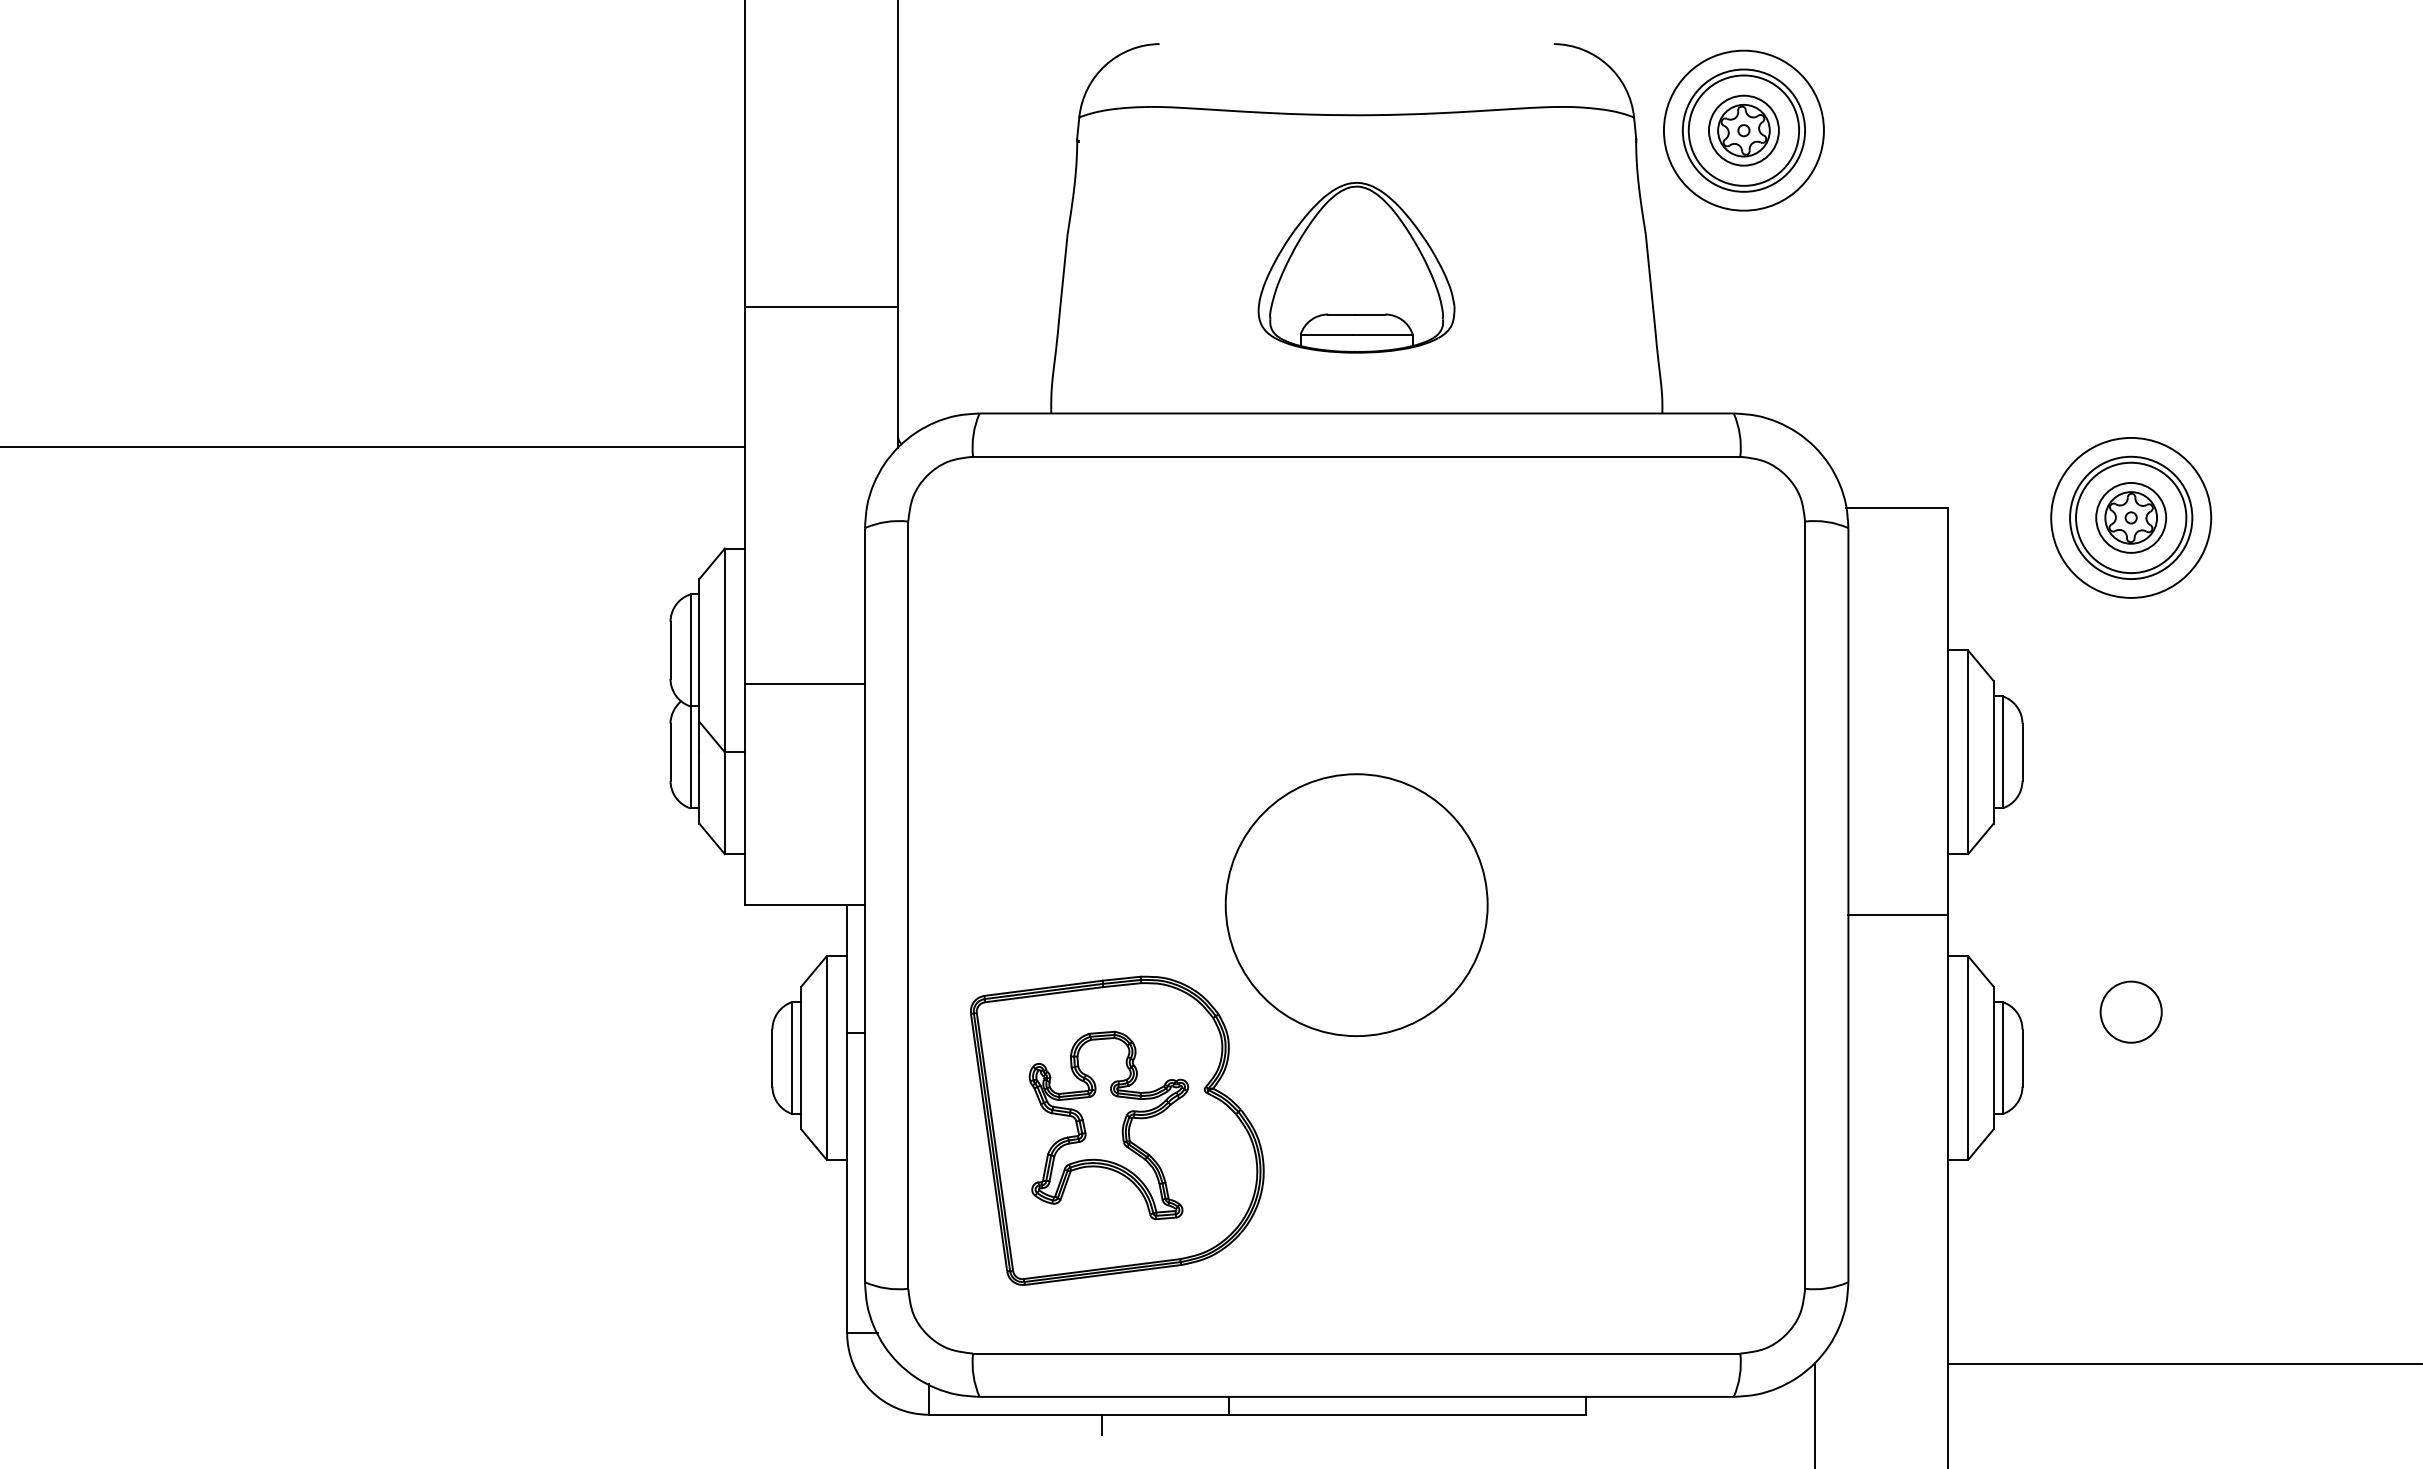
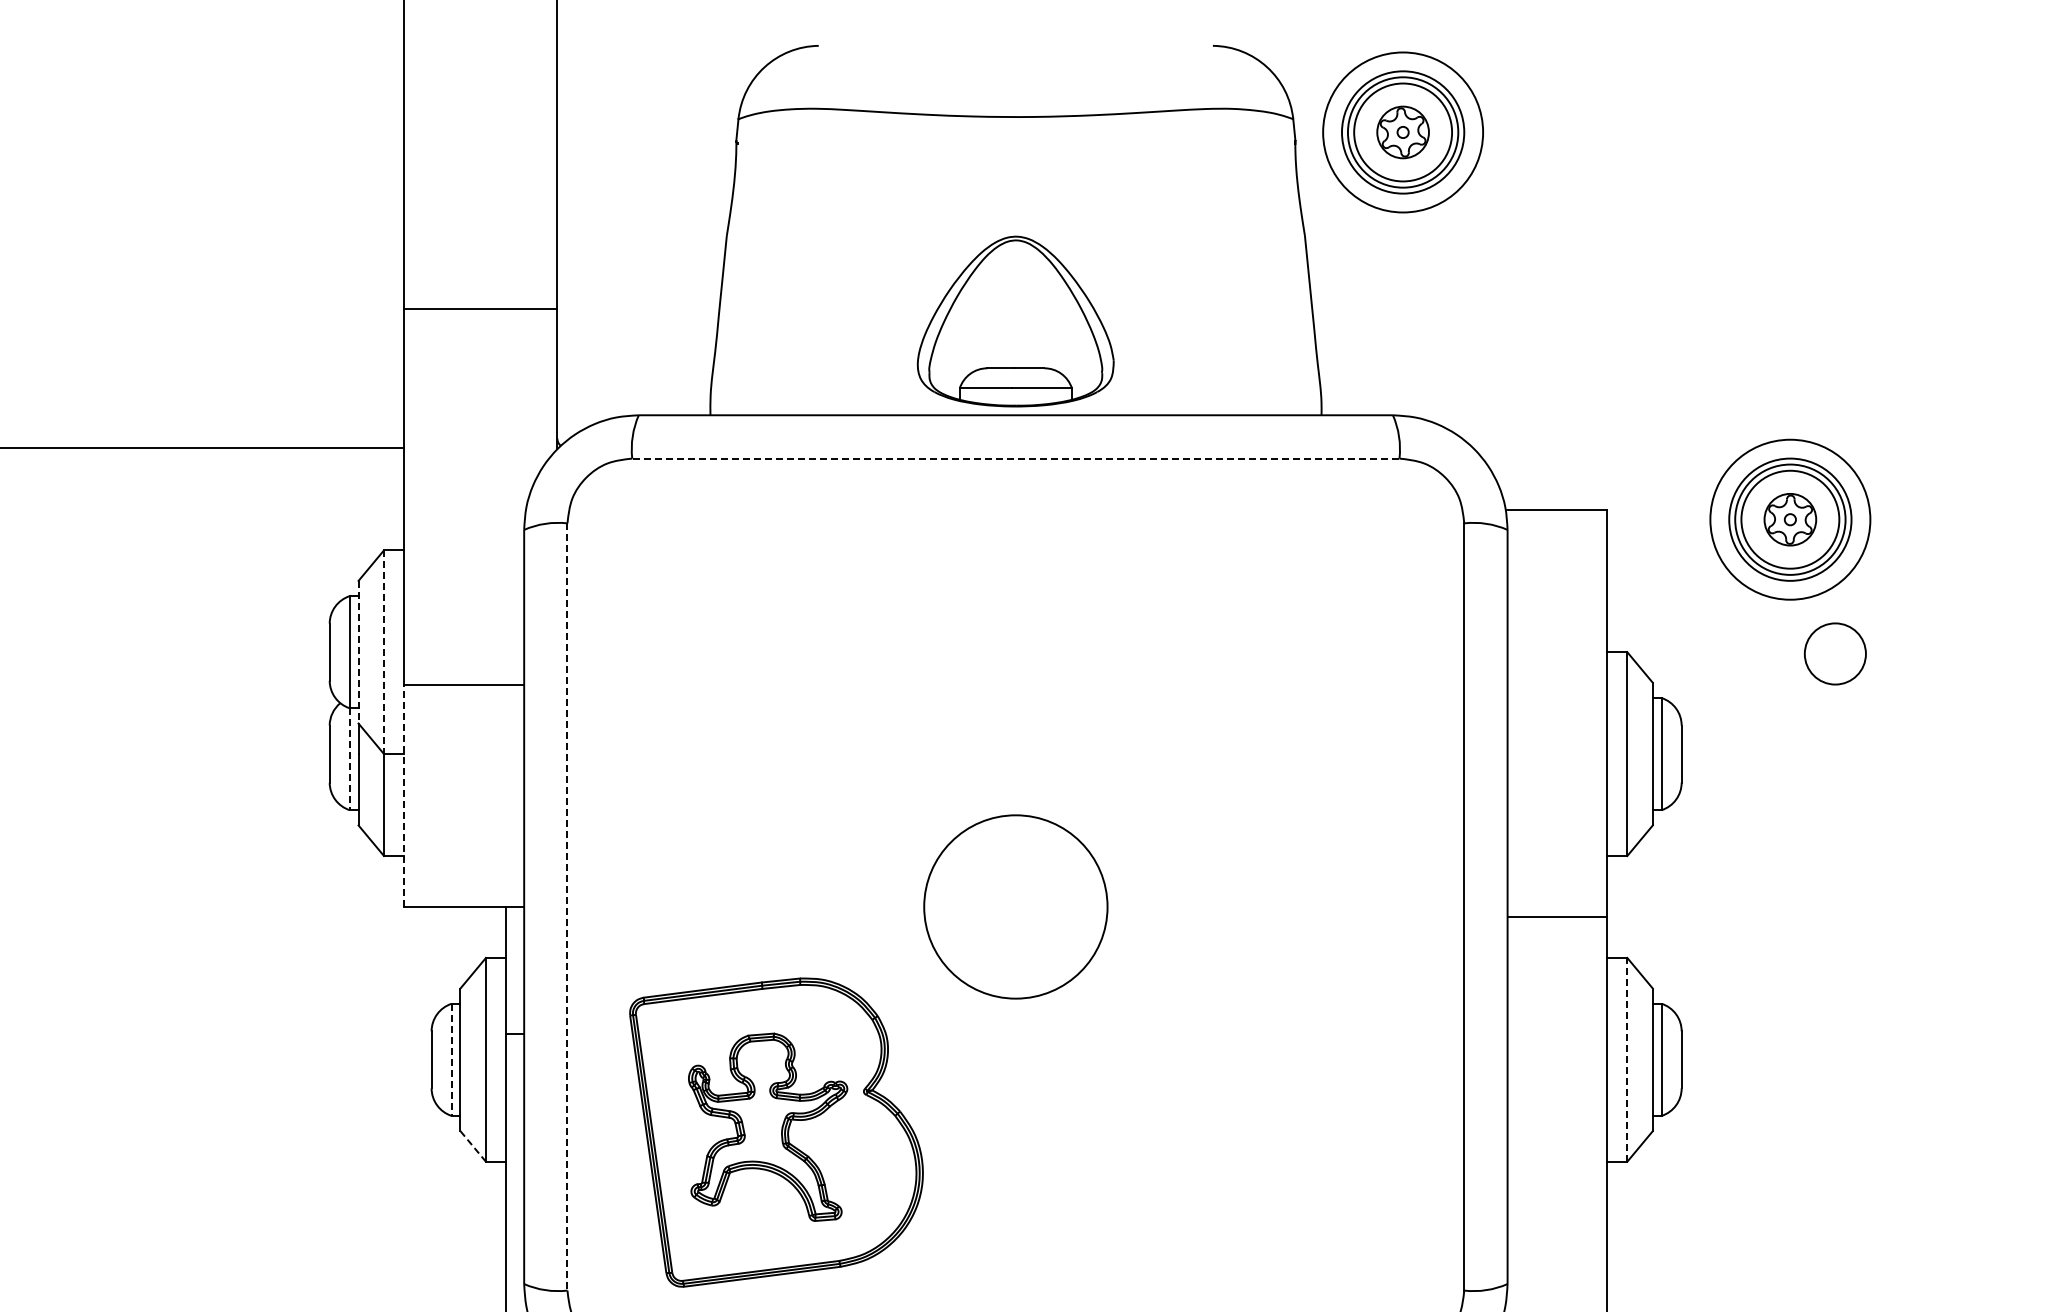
circle: (1743, 130) -> (1402, 132), size x1.4
part: (1356, 267) -> (1015, 321), moved
line: (1356, 456) -> (1015, 458), solid -> dashed
circle: (2131, 517) -> (1790, 519), size x1.4
line: (699, 650) -> (358, 652), solid -> dashed
line: (724, 650) -> (383, 652), solid -> dashed
line: (690, 757) -> (349, 759), solid -> dashed
line: (745, 794) -> (404, 796), solid -> dashed
line: (908, 905) -> (567, 907), solid -> dashed
circle: (1356, 905) -> (1015, 907), size x0.7
circle: (2130, 1011) -> (1834, 653), moved
line: (792, 1058) -> (451, 1060), solid -> dashed
line: (1968, 1058) -> (1627, 1060), solid -> dashed
line: (814, 1144) -> (473, 1146), solid -> dashed

